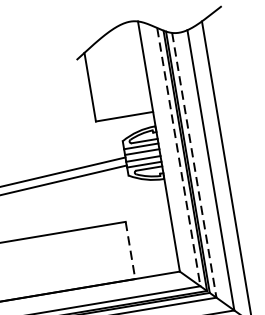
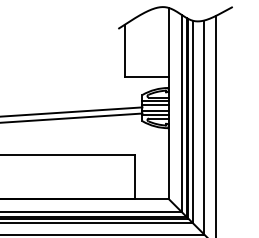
line: (179, 156) -> (182, 113), dashed -> solid
line: (194, 166) -> (192, 122), dashed -> solid
line: (130, 251) -> (134, 177), dashed -> solid

